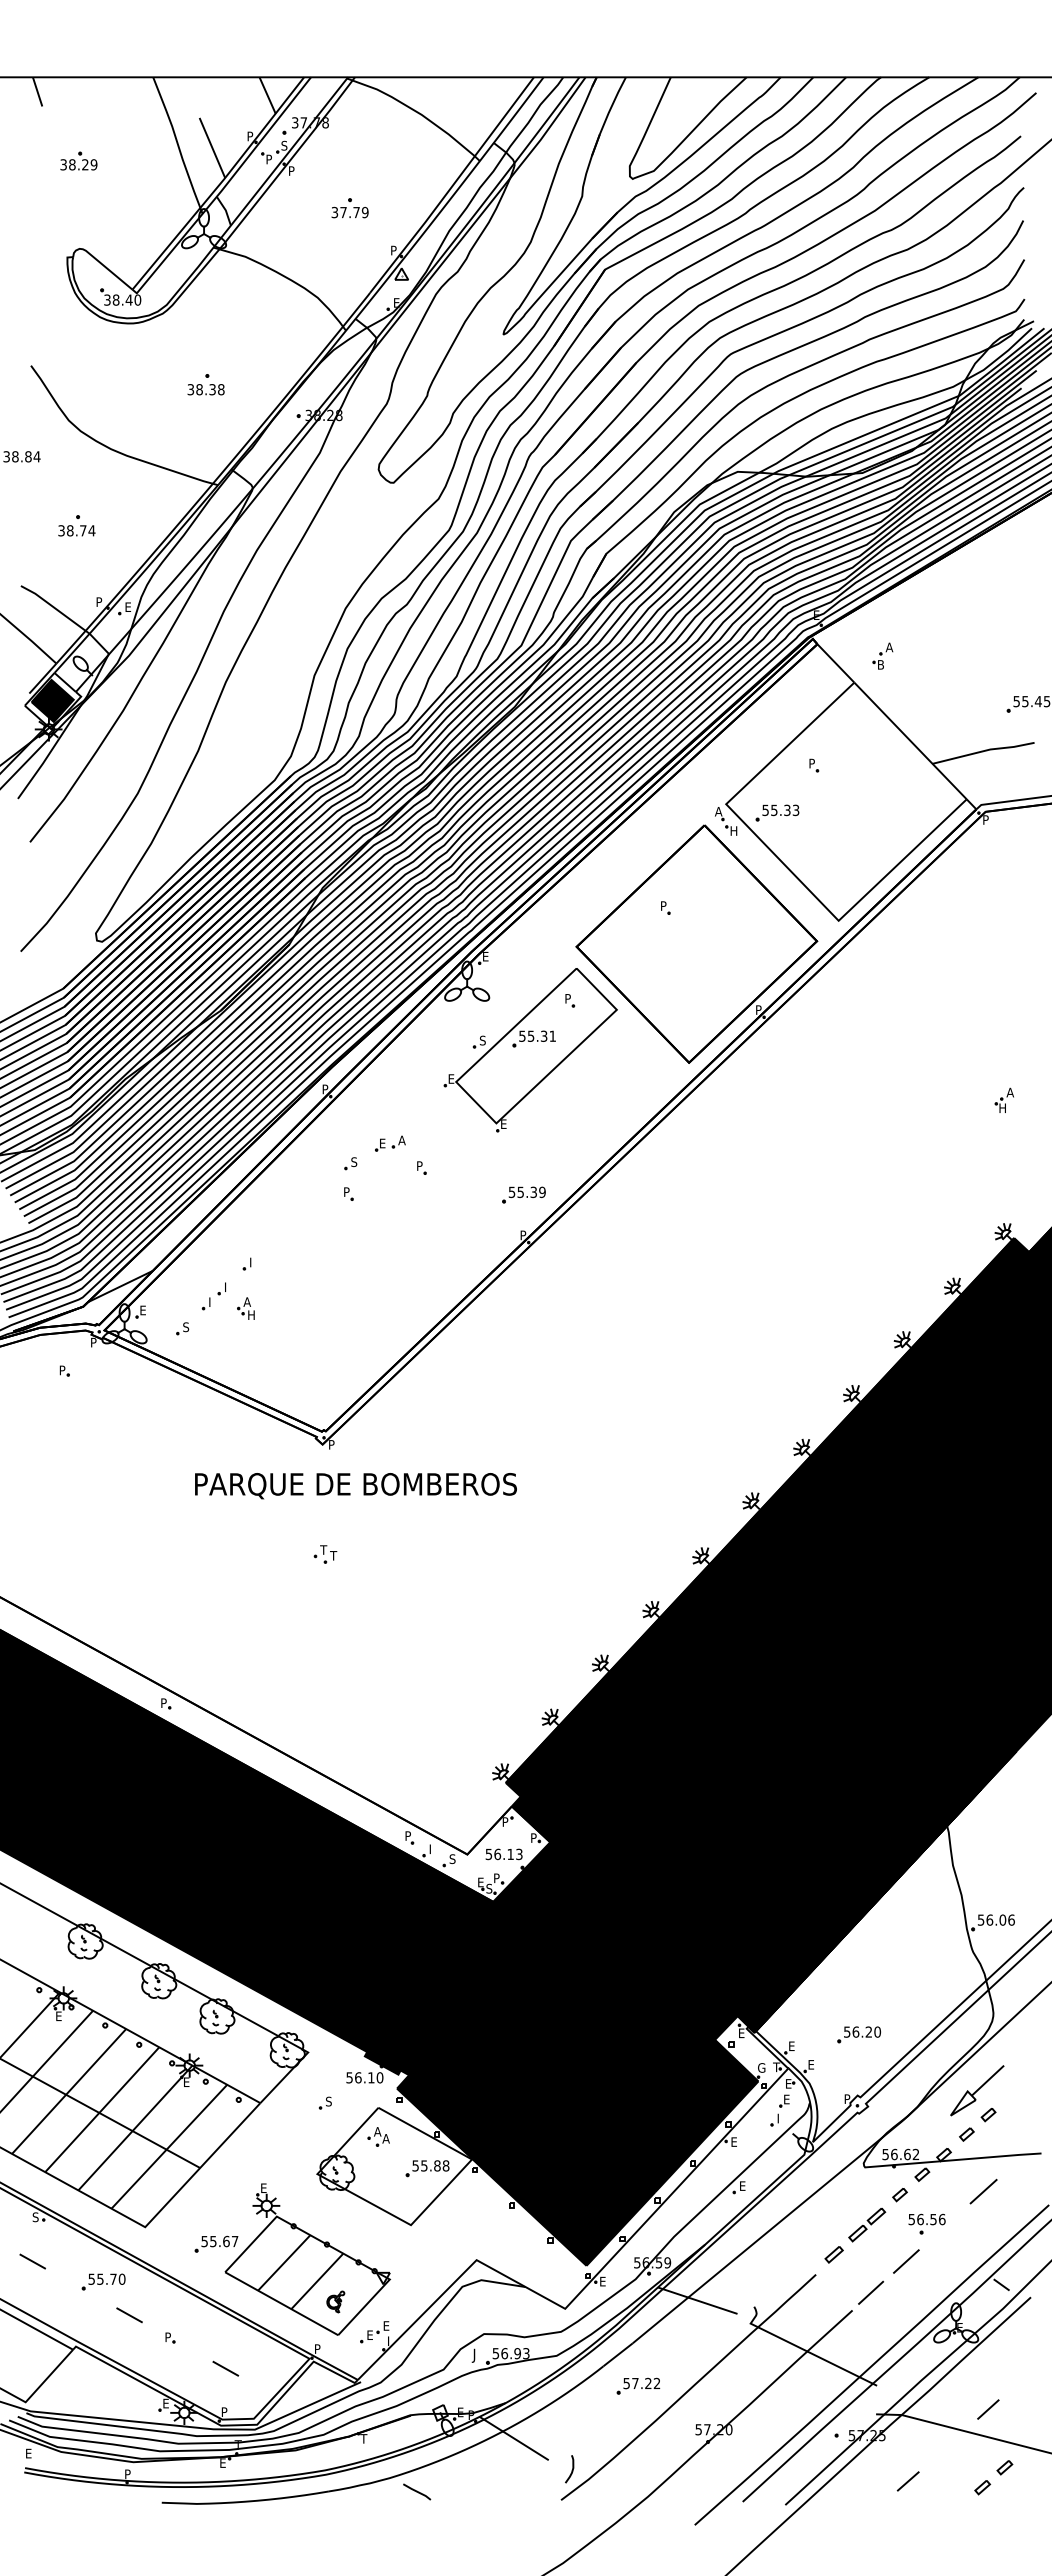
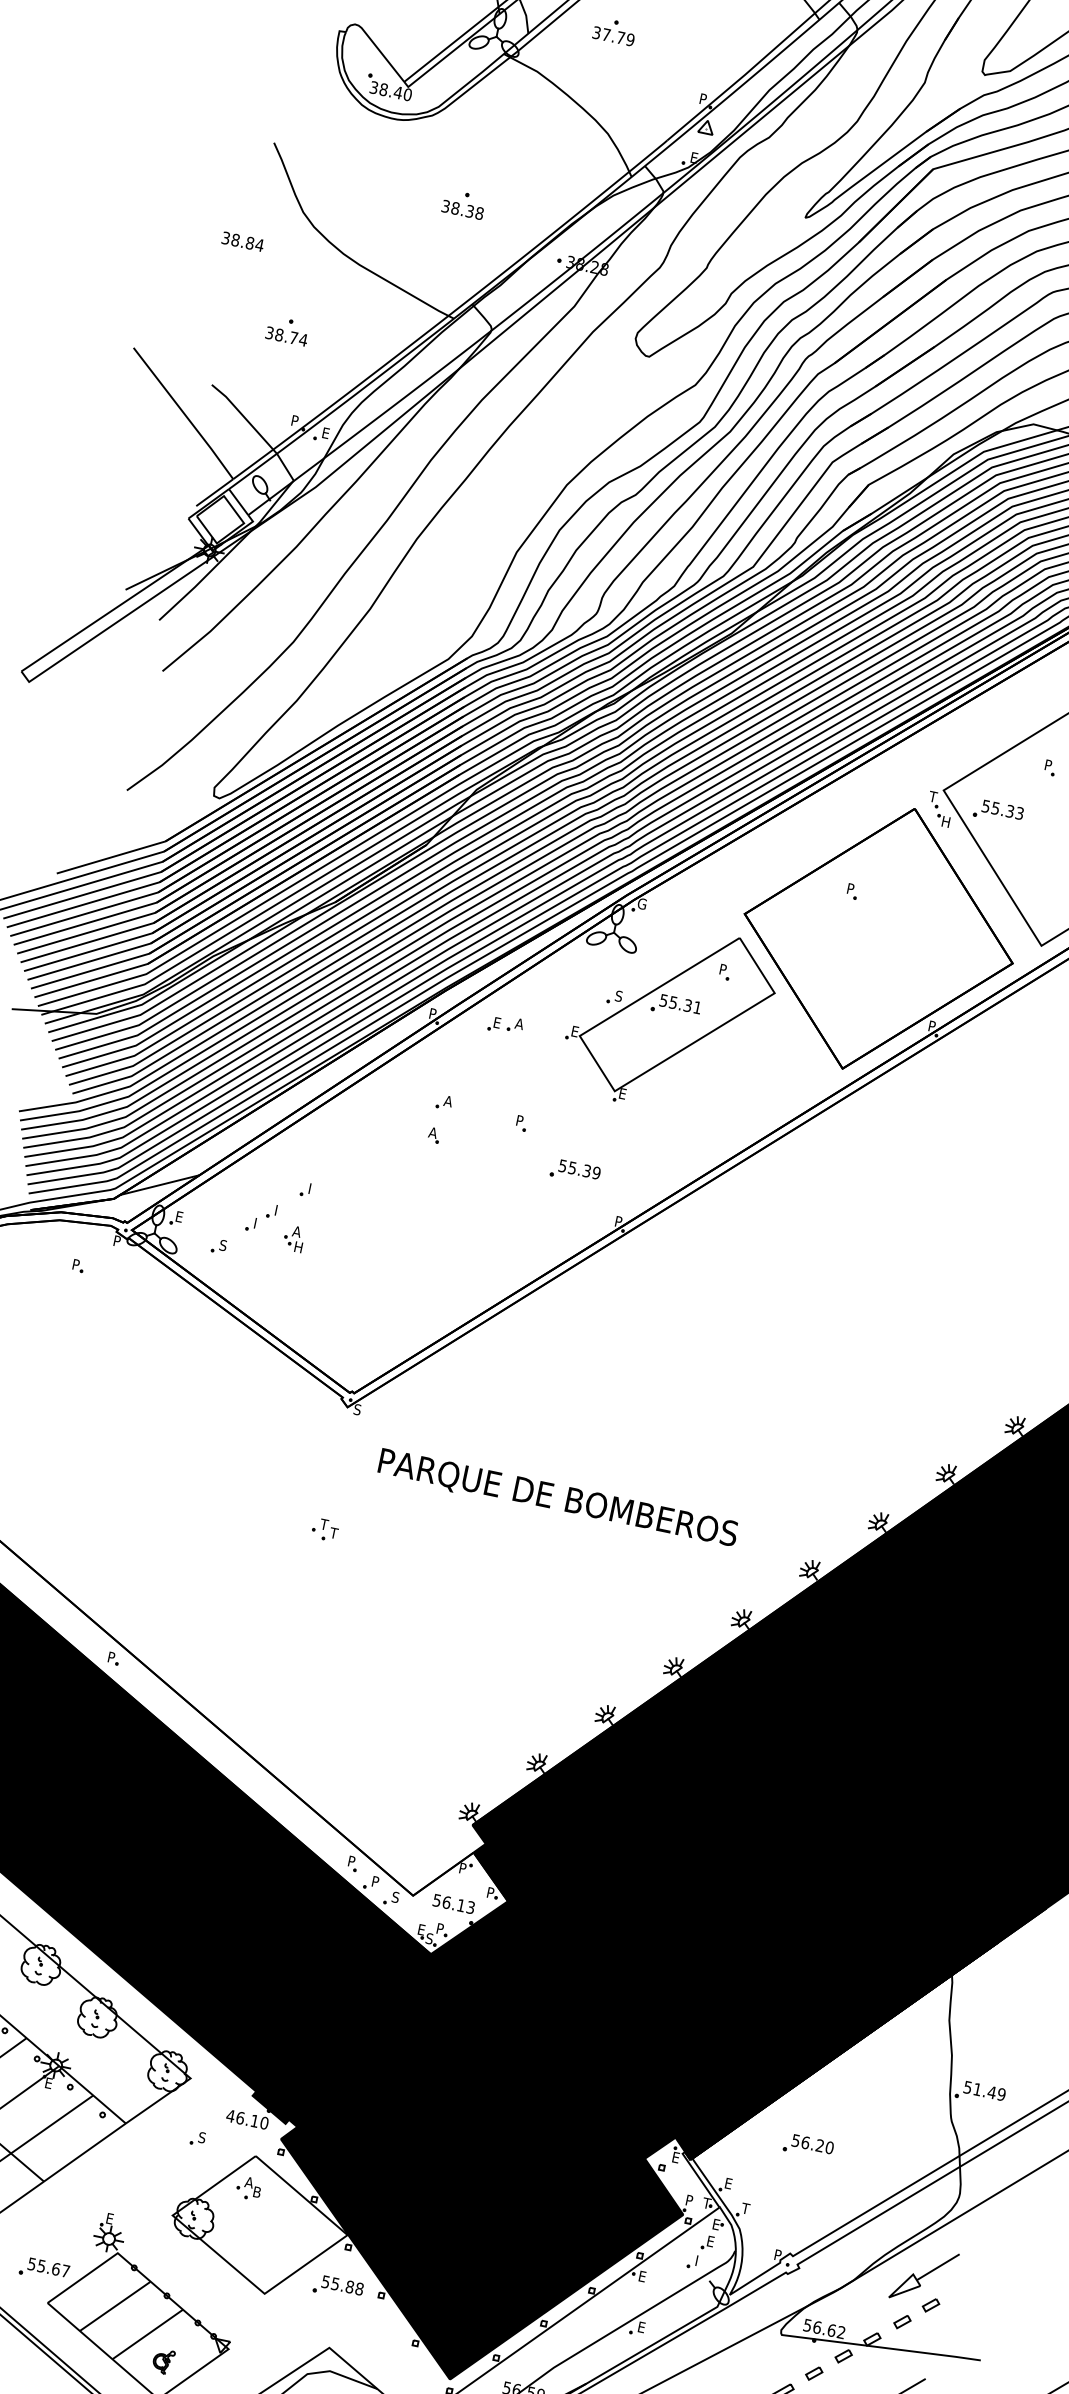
part: (349, 208) -> (613, 31), moved
fill: (52, 700) -> (220, 519), removed
text: (718, 811) -> (933, 796), A -> T
text: (485, 956) -> (641, 903), E -> G
part: (390, 1143) -> (506, 1024), moved
text: (354, 1162) -> (448, 1101), S -> A
text: (346, 1191) -> (432, 1132), P -> A
part: (523, 1194) -> (575, 1171), moved
text: (331, 1444) -> (357, 1409), P -> S
text: (355, 1486) -> (557, 1499), moved
text: (433, 1847) -> (377, 1880), I -> P
text: (1000, 1919) -> (989, 2091), 56.06 -> 51.49
part: (858, 2034) -> (807, 2146), moved
text: (810, 2064) -> (745, 2208), E -> T
text: (761, 2067) -> (690, 2200), G -> P
text: (349, 2077) -> (230, 2115), 56.10 -> 46.10
text: (385, 2138) -> (256, 2191), A -> B
part: (427, 2168) -> (338, 2287), moved

